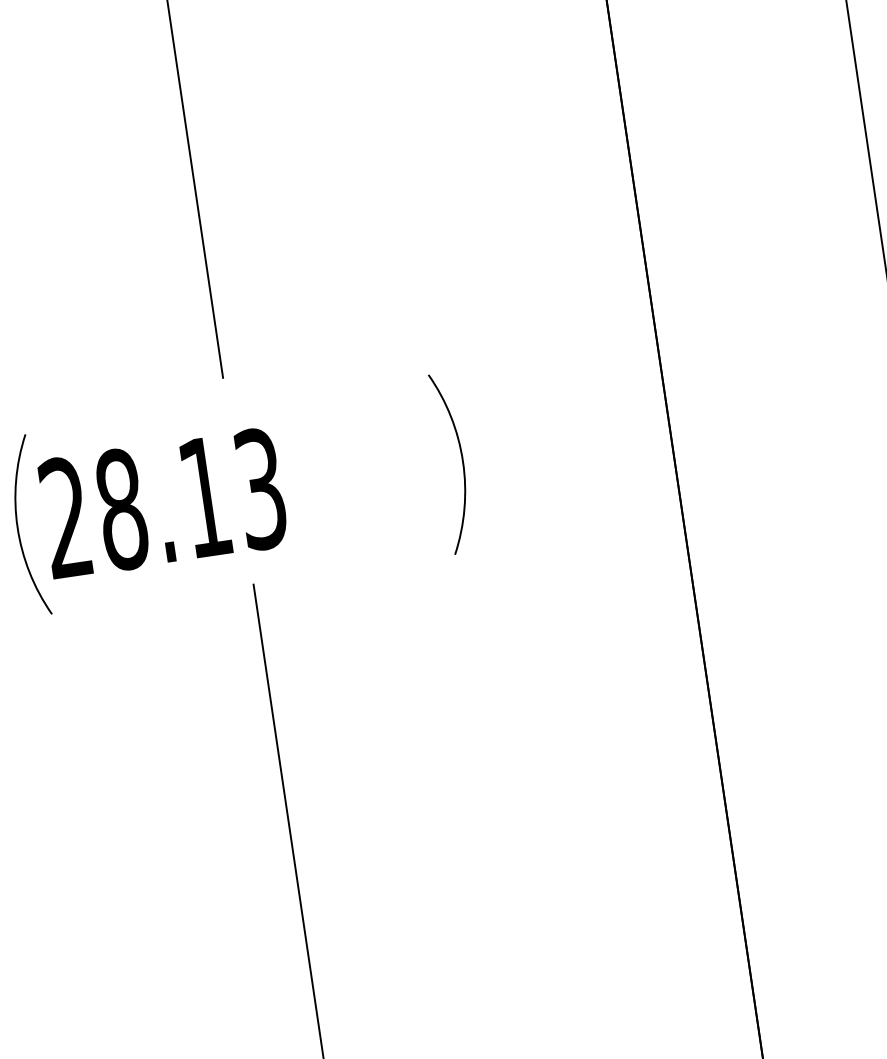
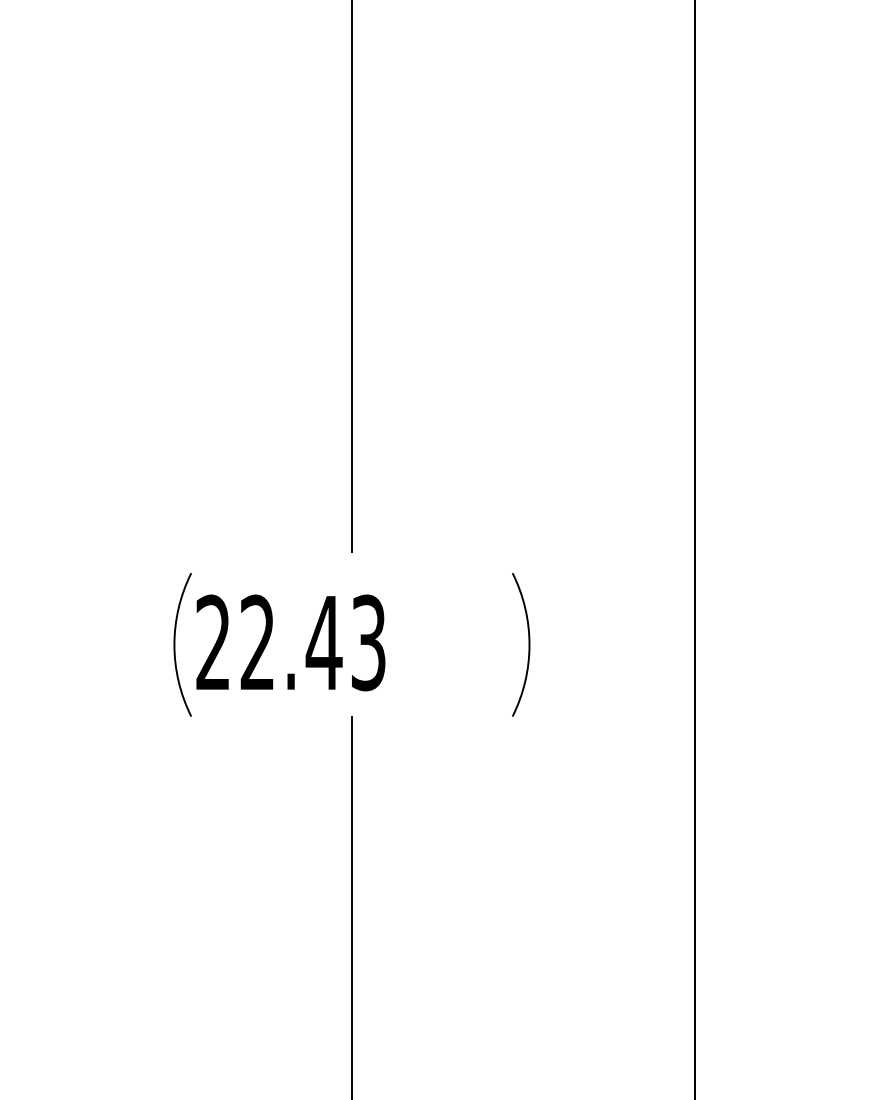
text: (164, 502) -> (291, 642), 28.13 -> 22.43

